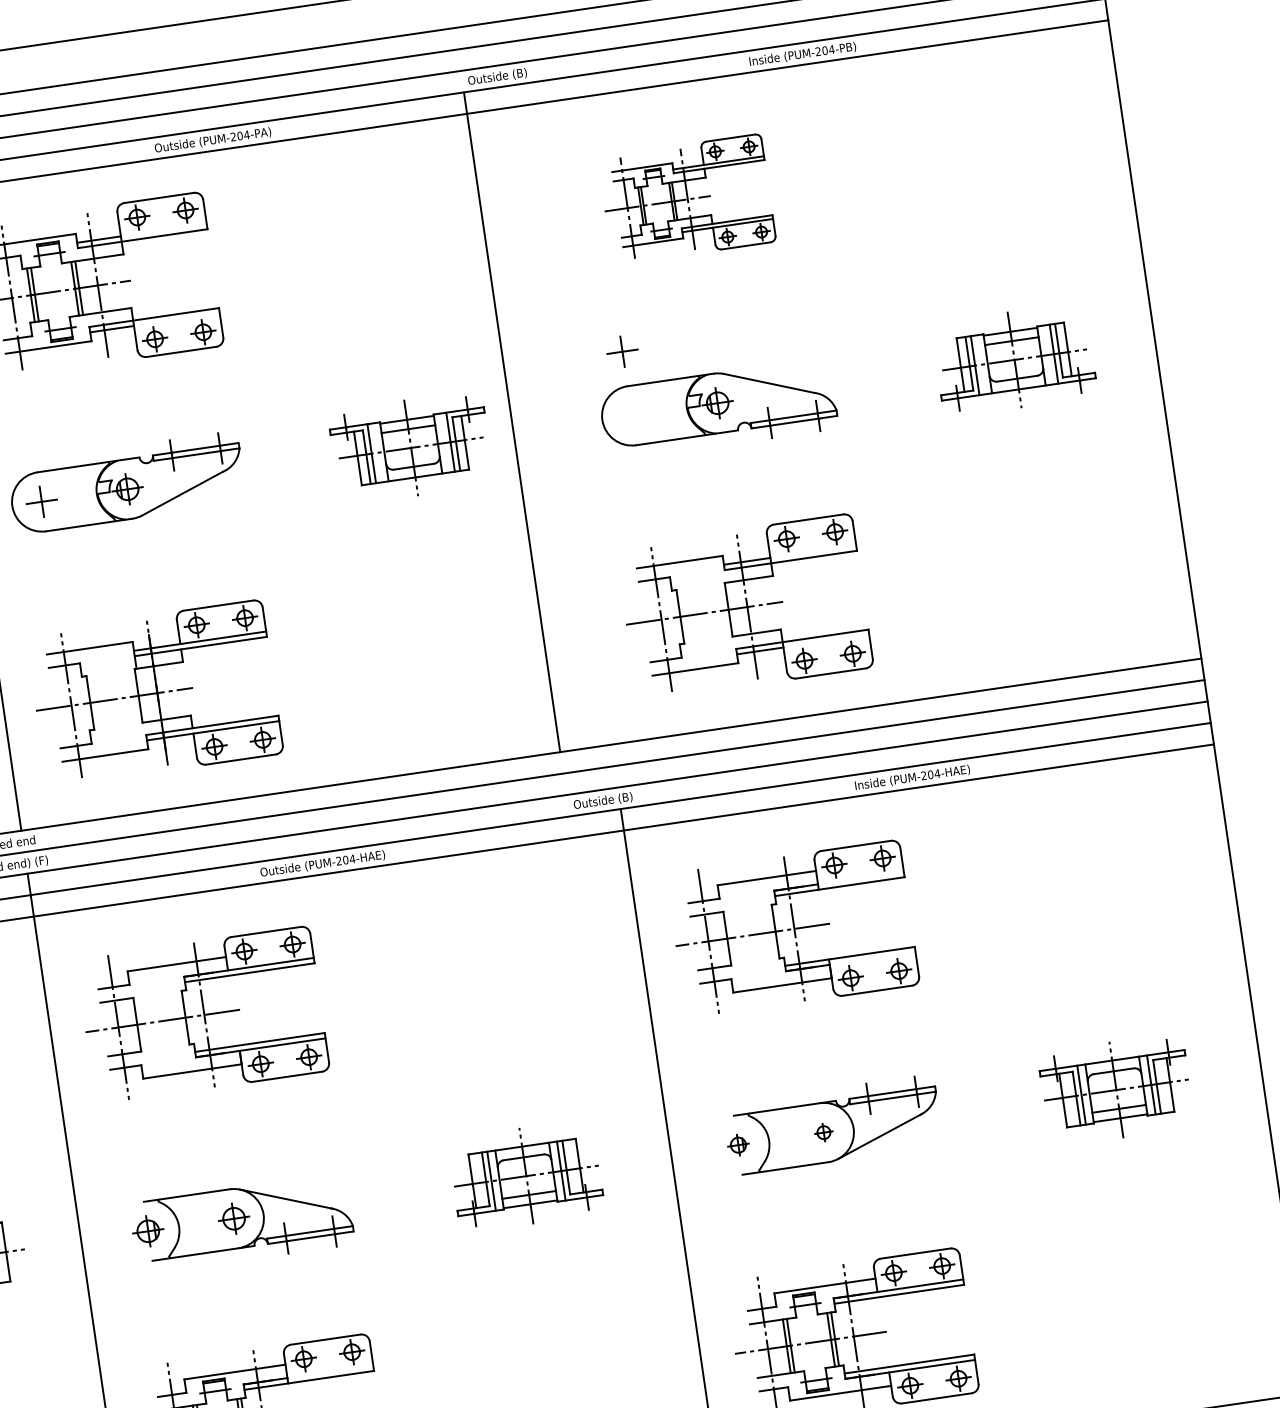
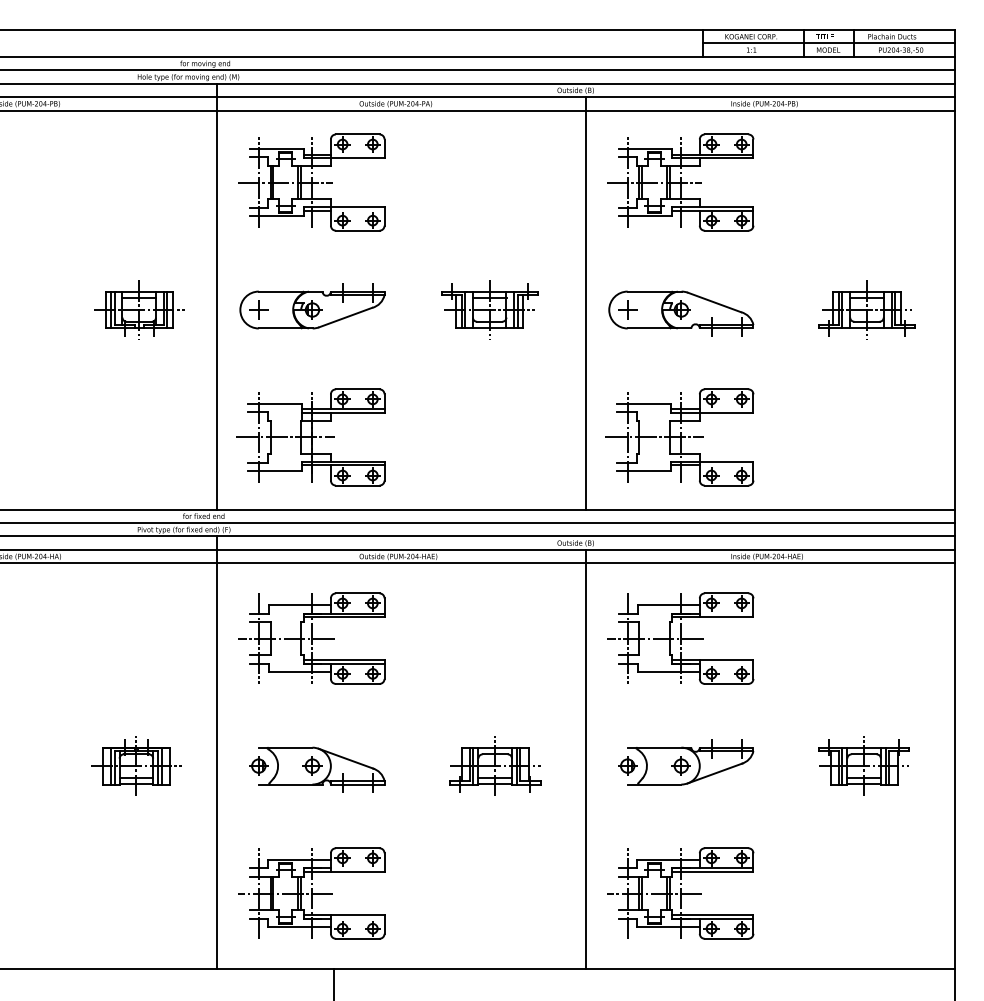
part: (686, 199) -> (680, 182), size x1.43
part: (622, 350) -> (627, 309), moved
line: (511, 422) -> (585, 303), moved
part: (822, 1131) -> (680, 765), size x1.67
part: (737, 1144) -> (627, 765), size x1.43

